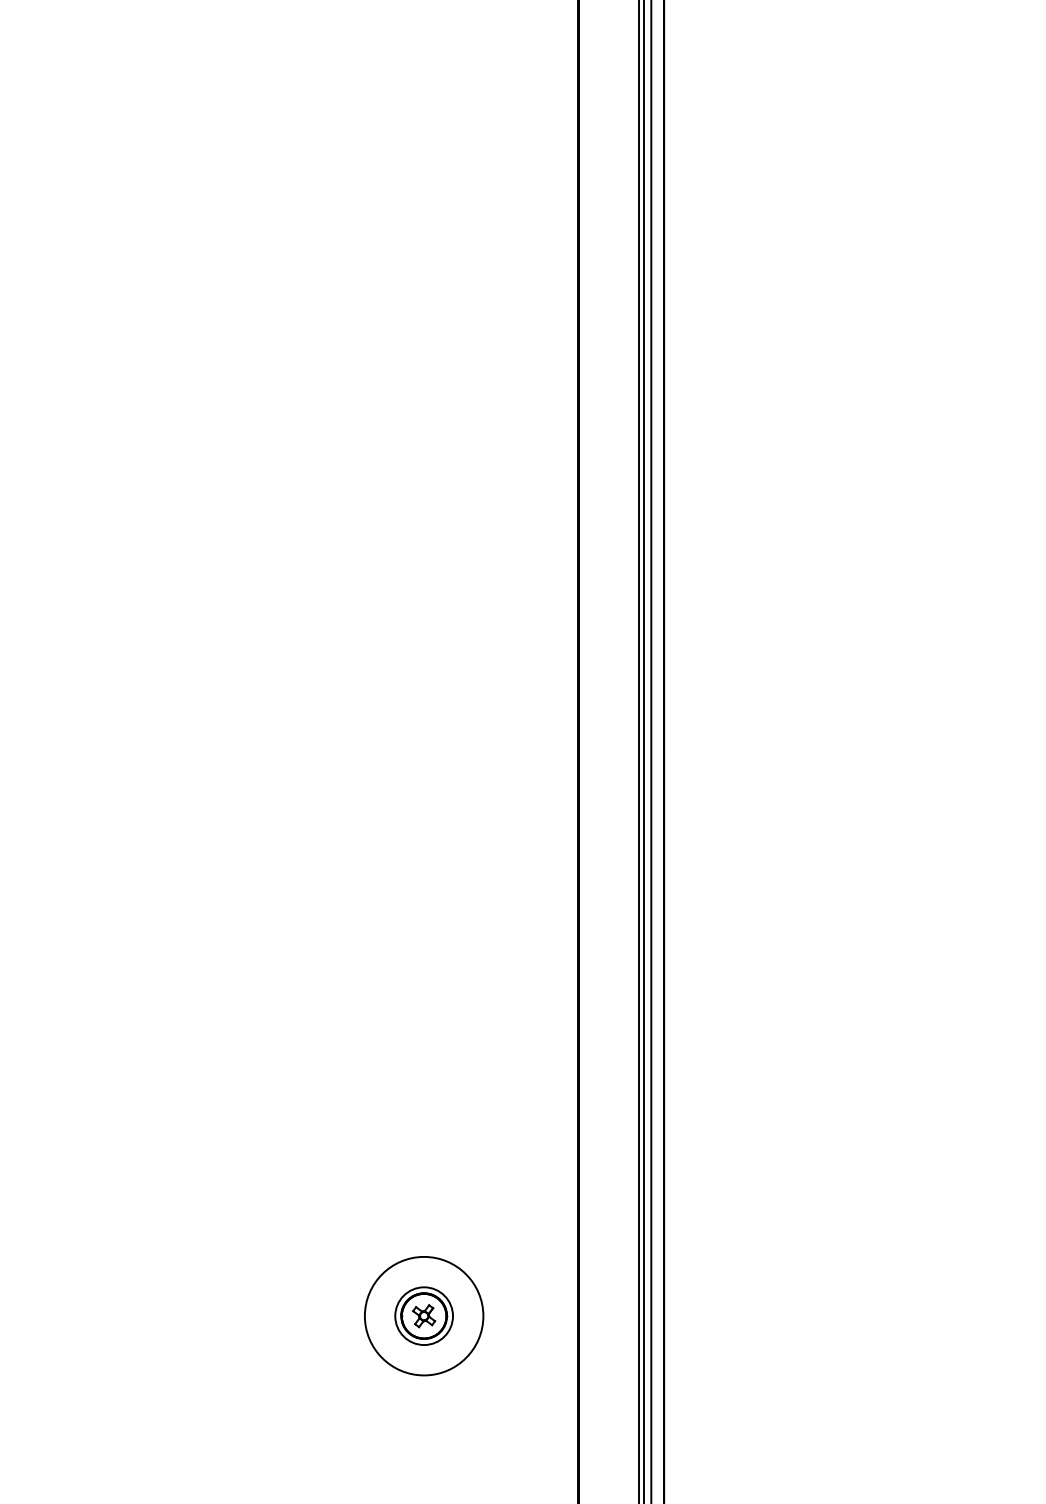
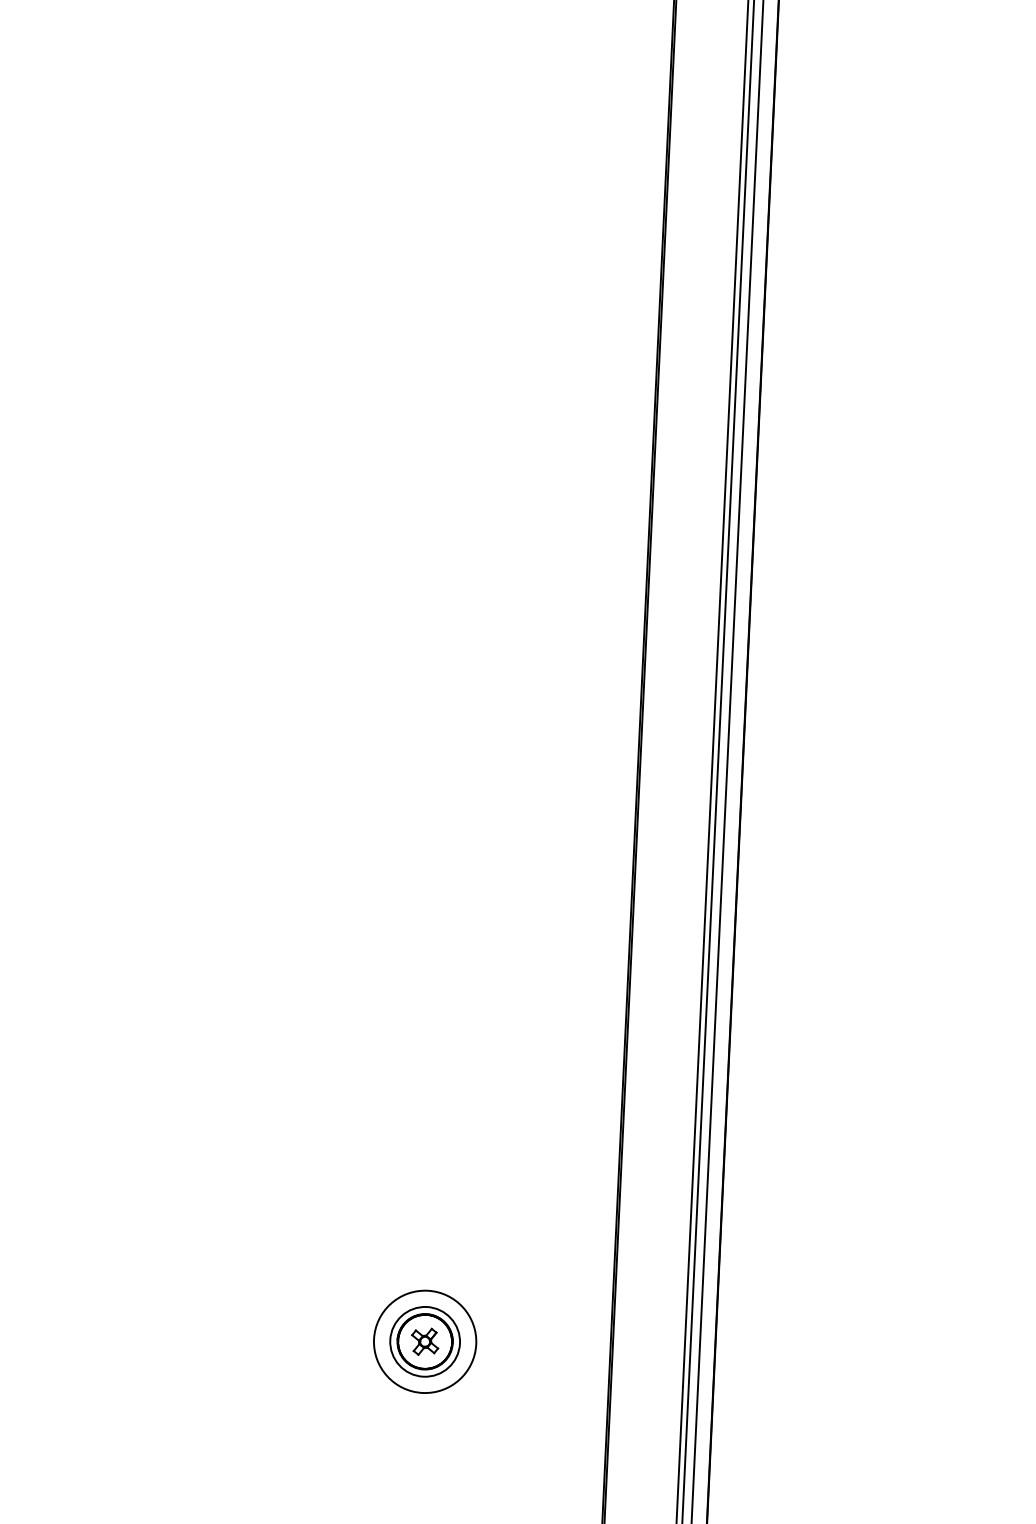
circle: (423, 1315) -> (424, 1340), size x0.71

